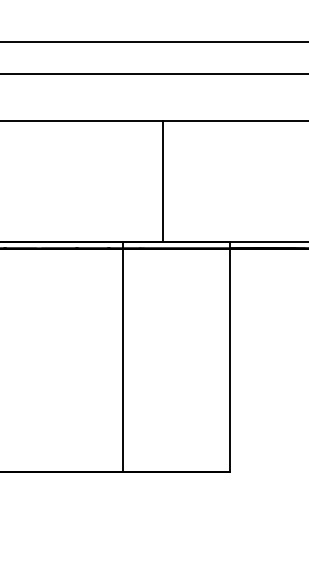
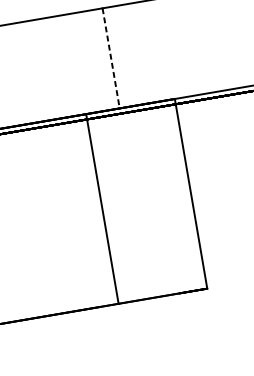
line: (163, 181) -> (111, 58), solid -> dashed

